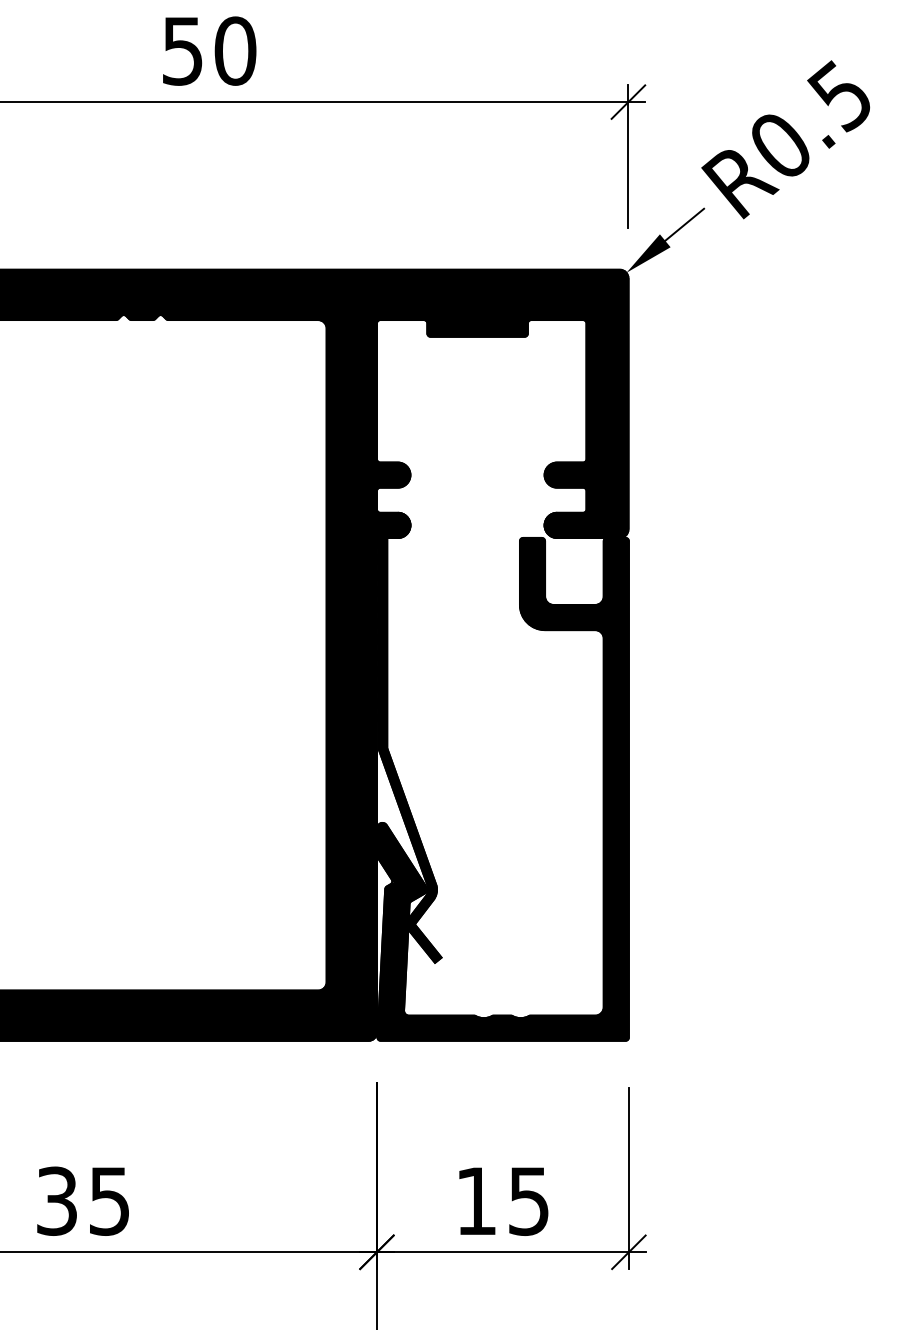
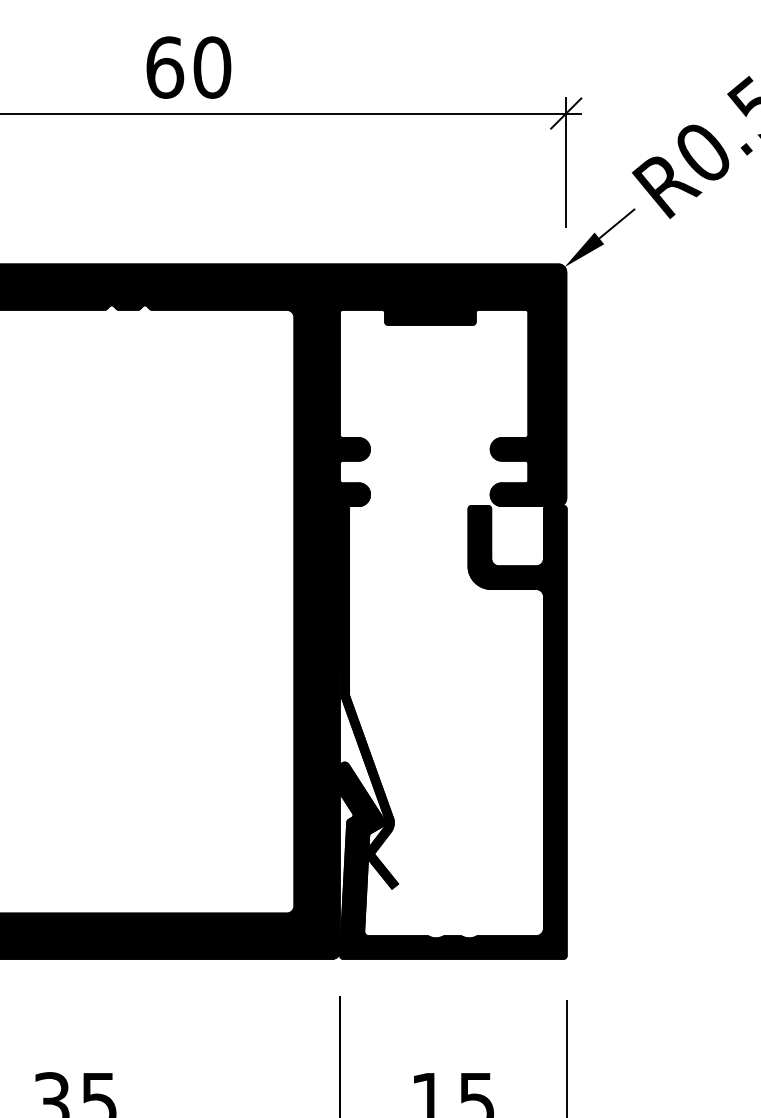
text: (183, 50) -> (165, 67), 50 -> 60

